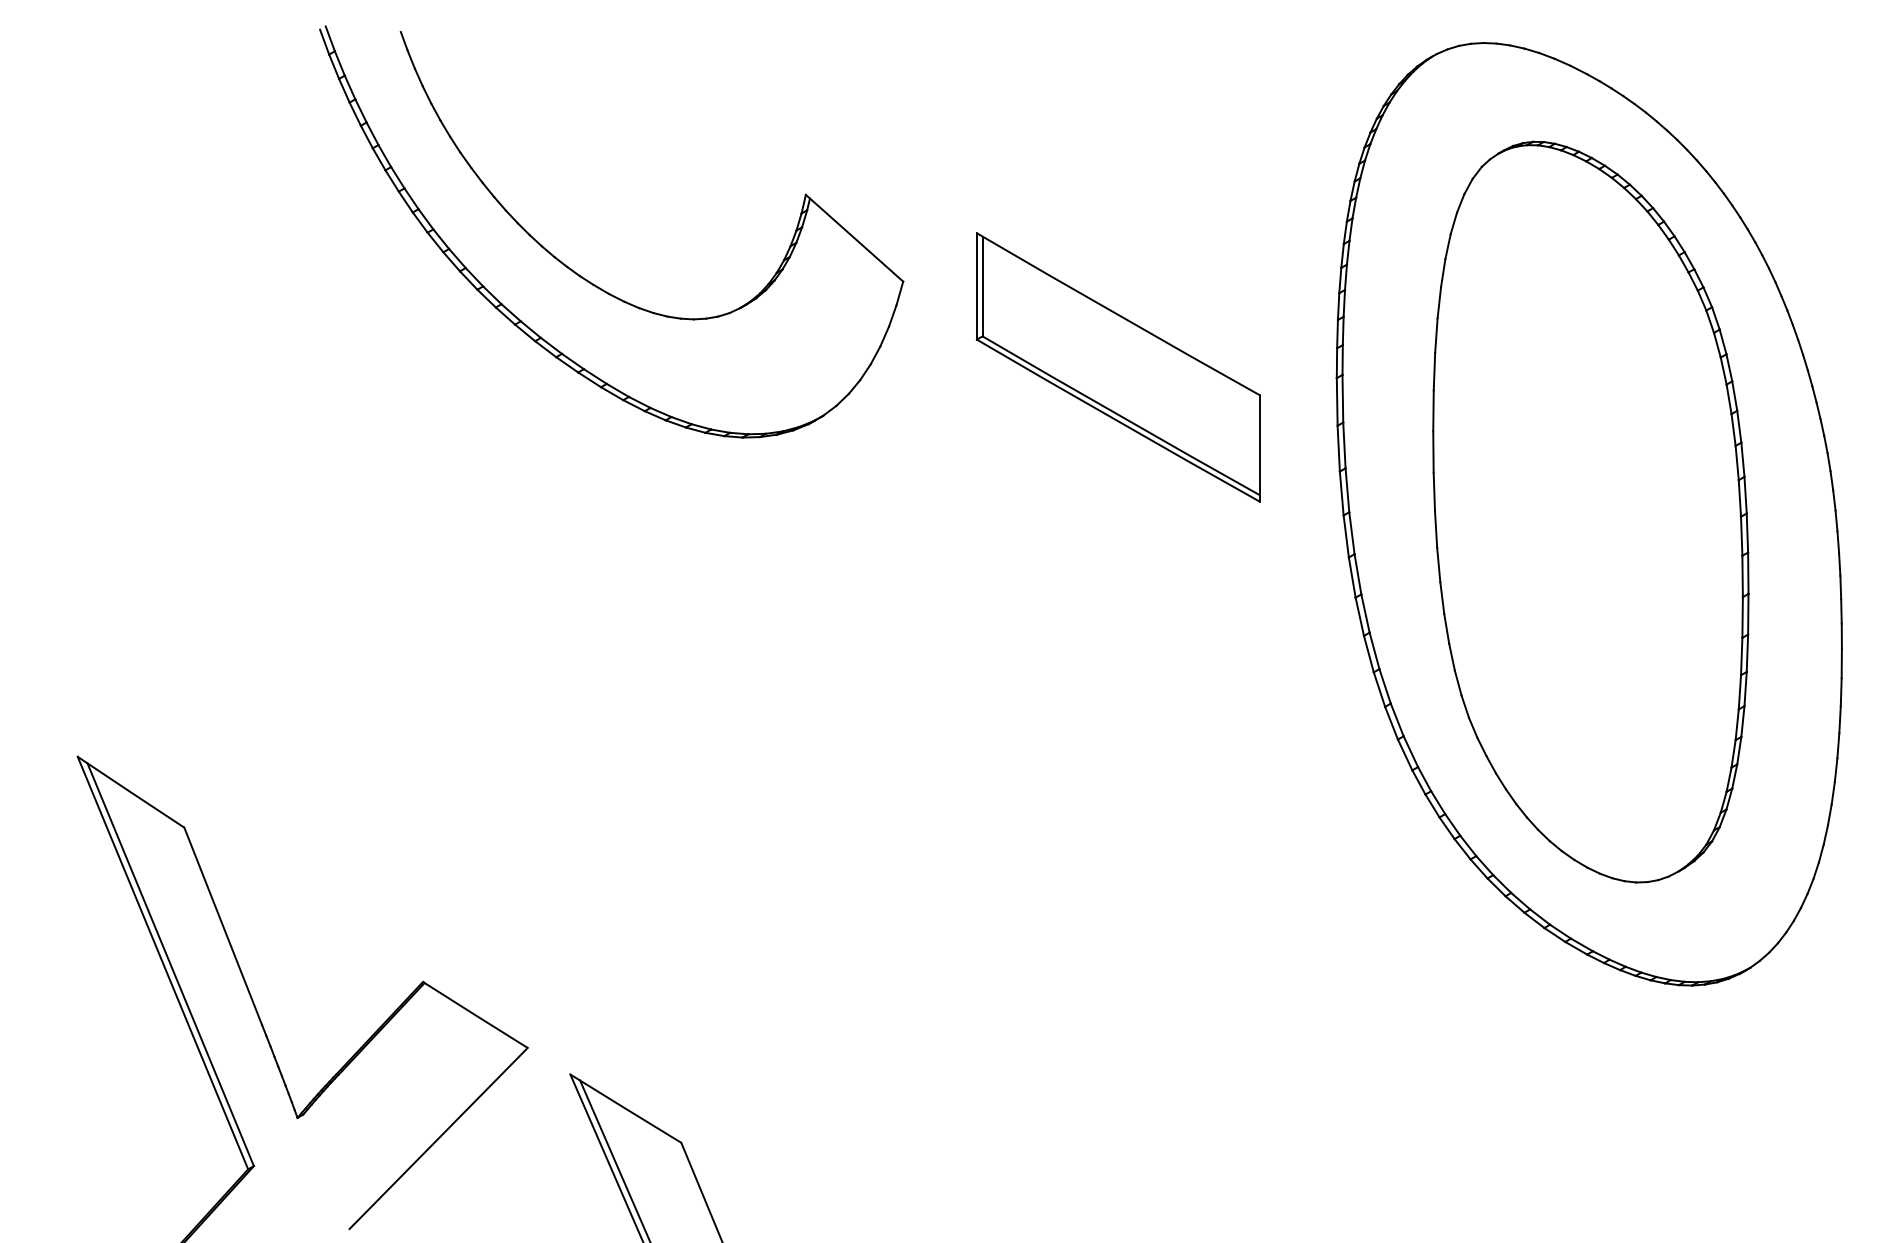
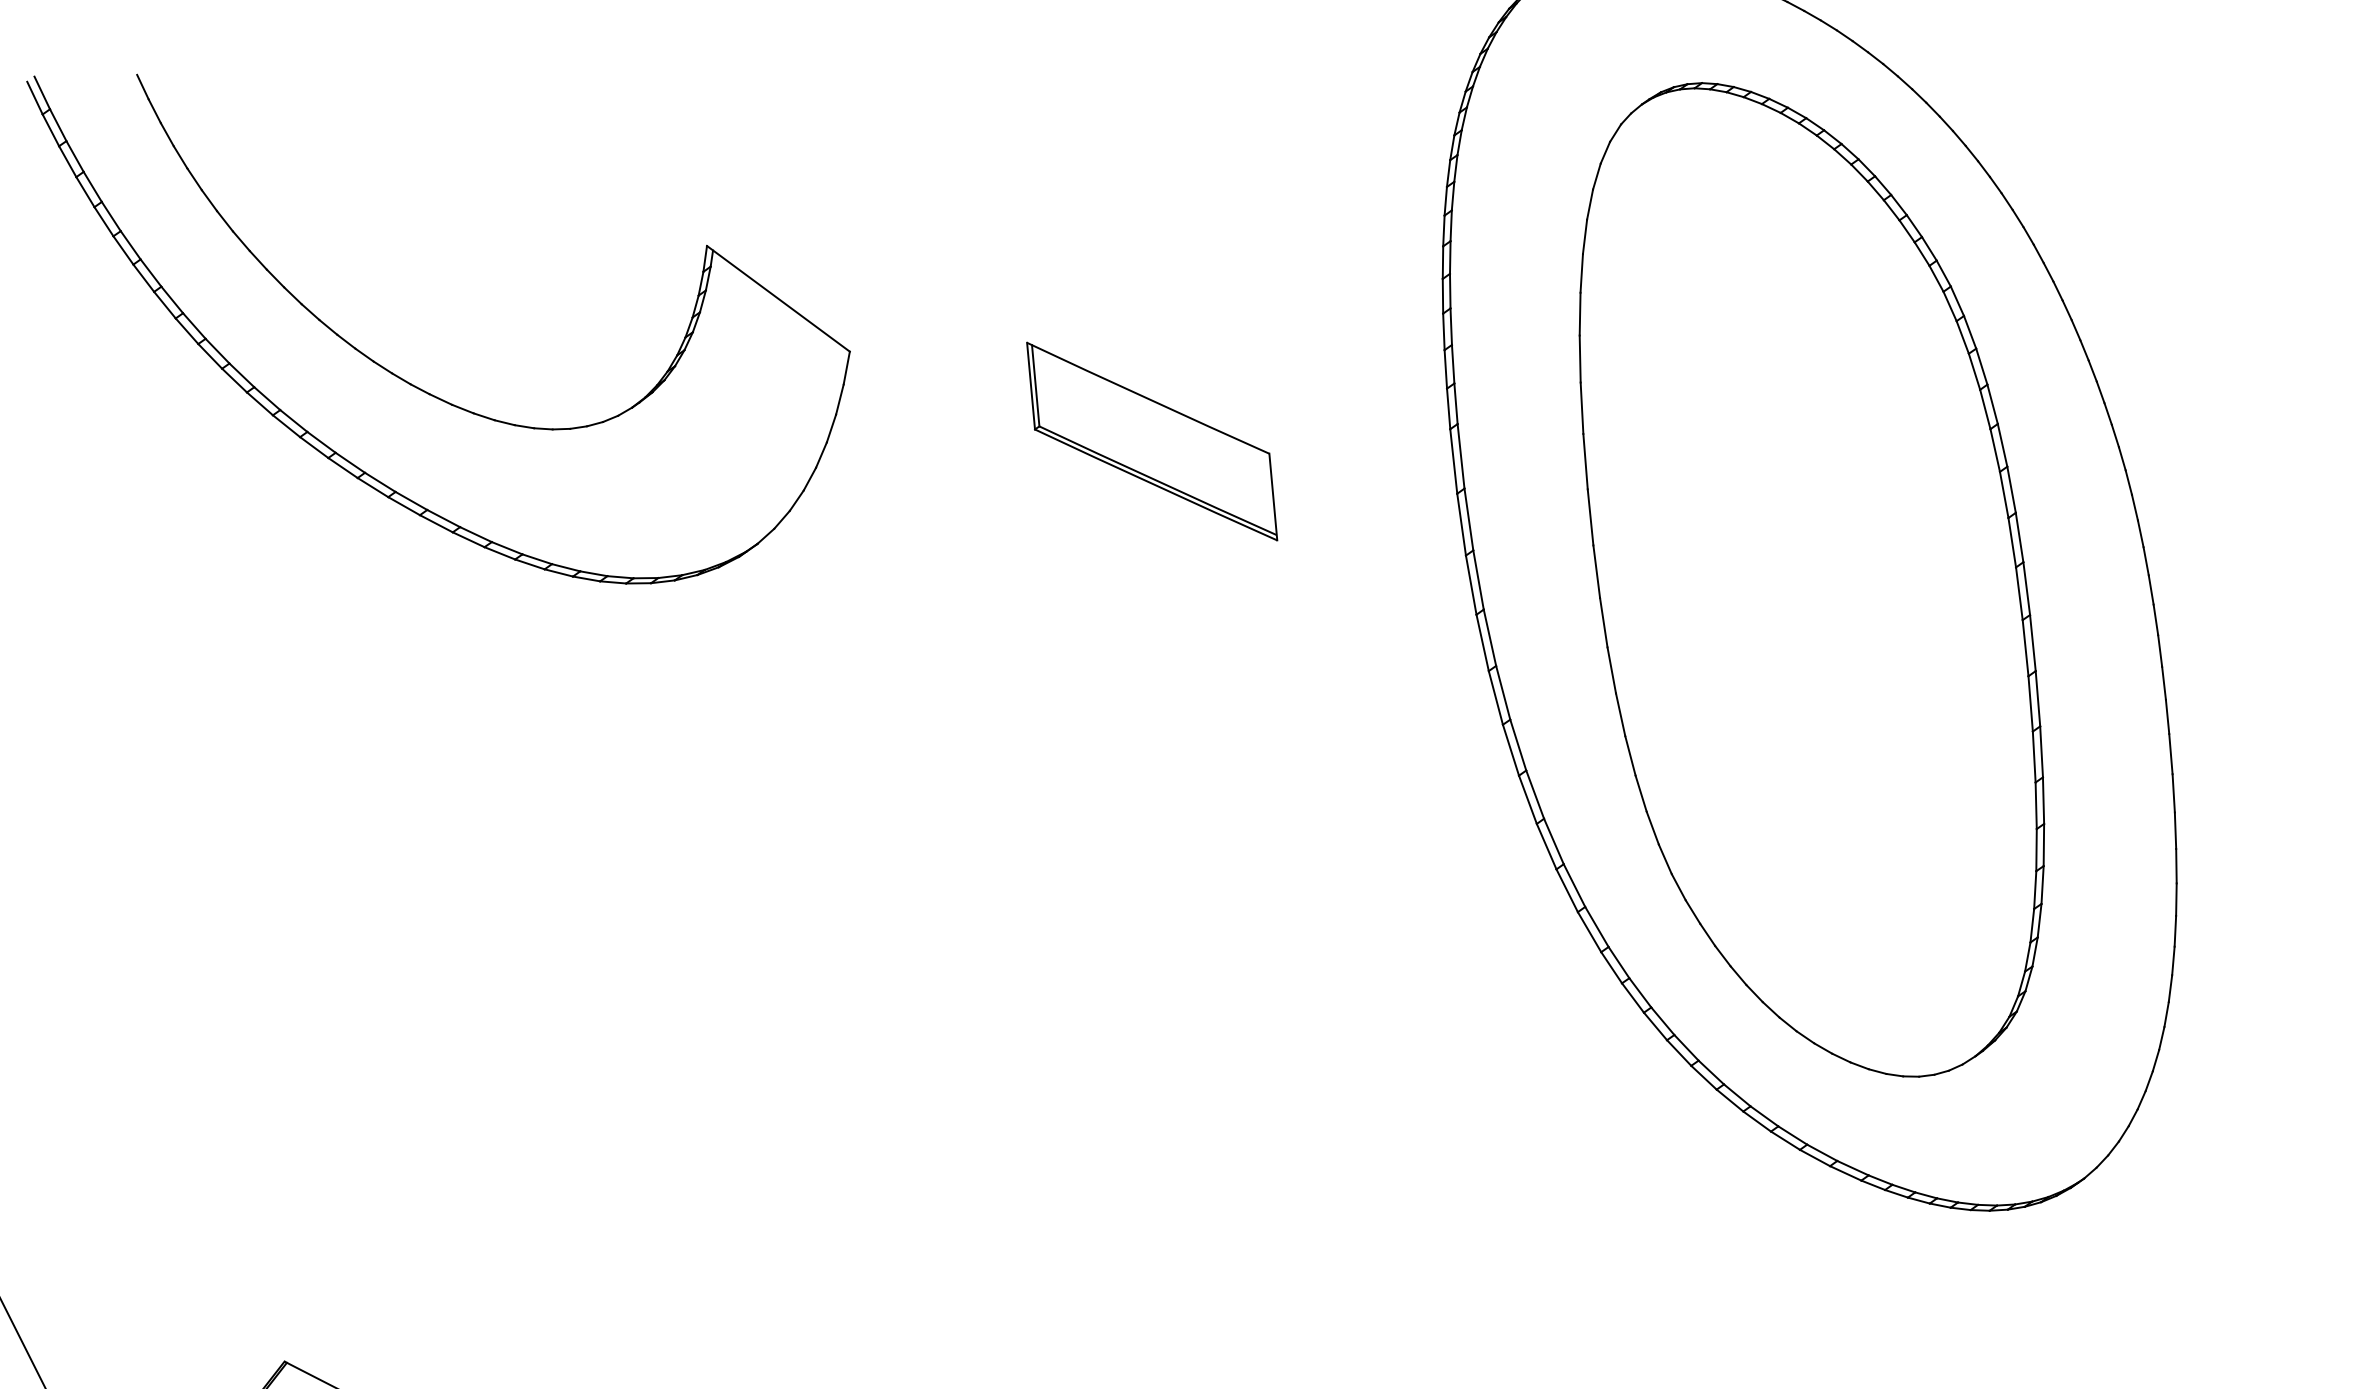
part: (1117, 367) -> (1151, 441), size x0.6

